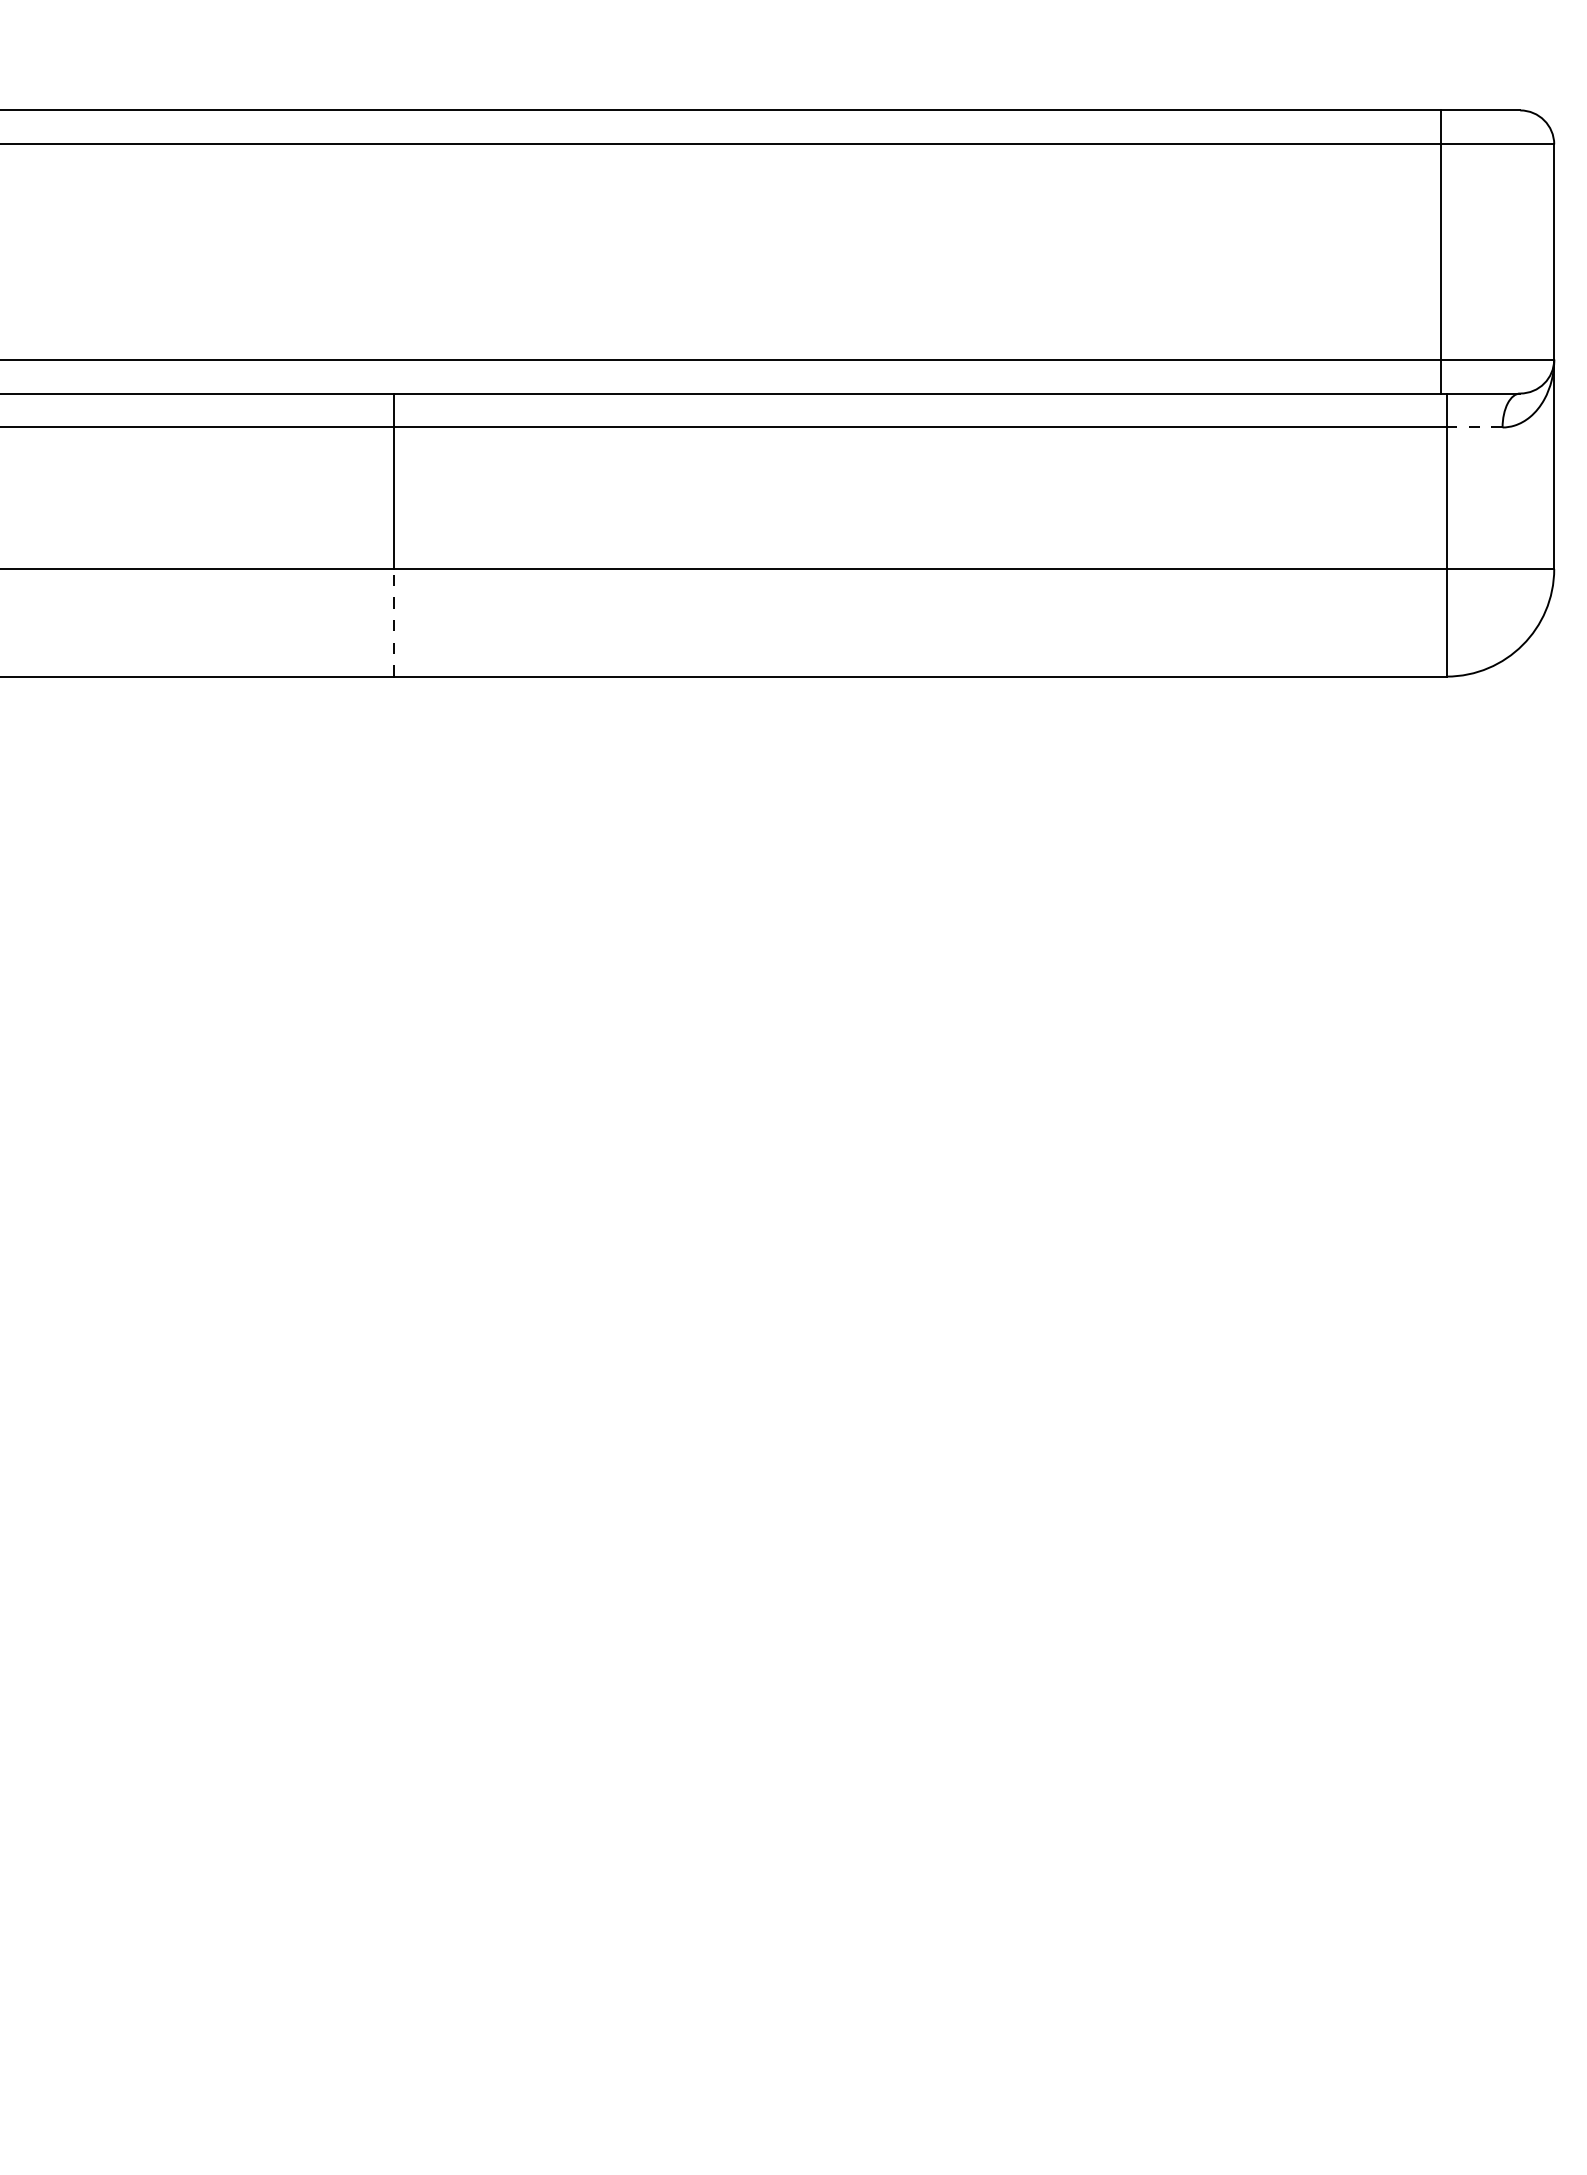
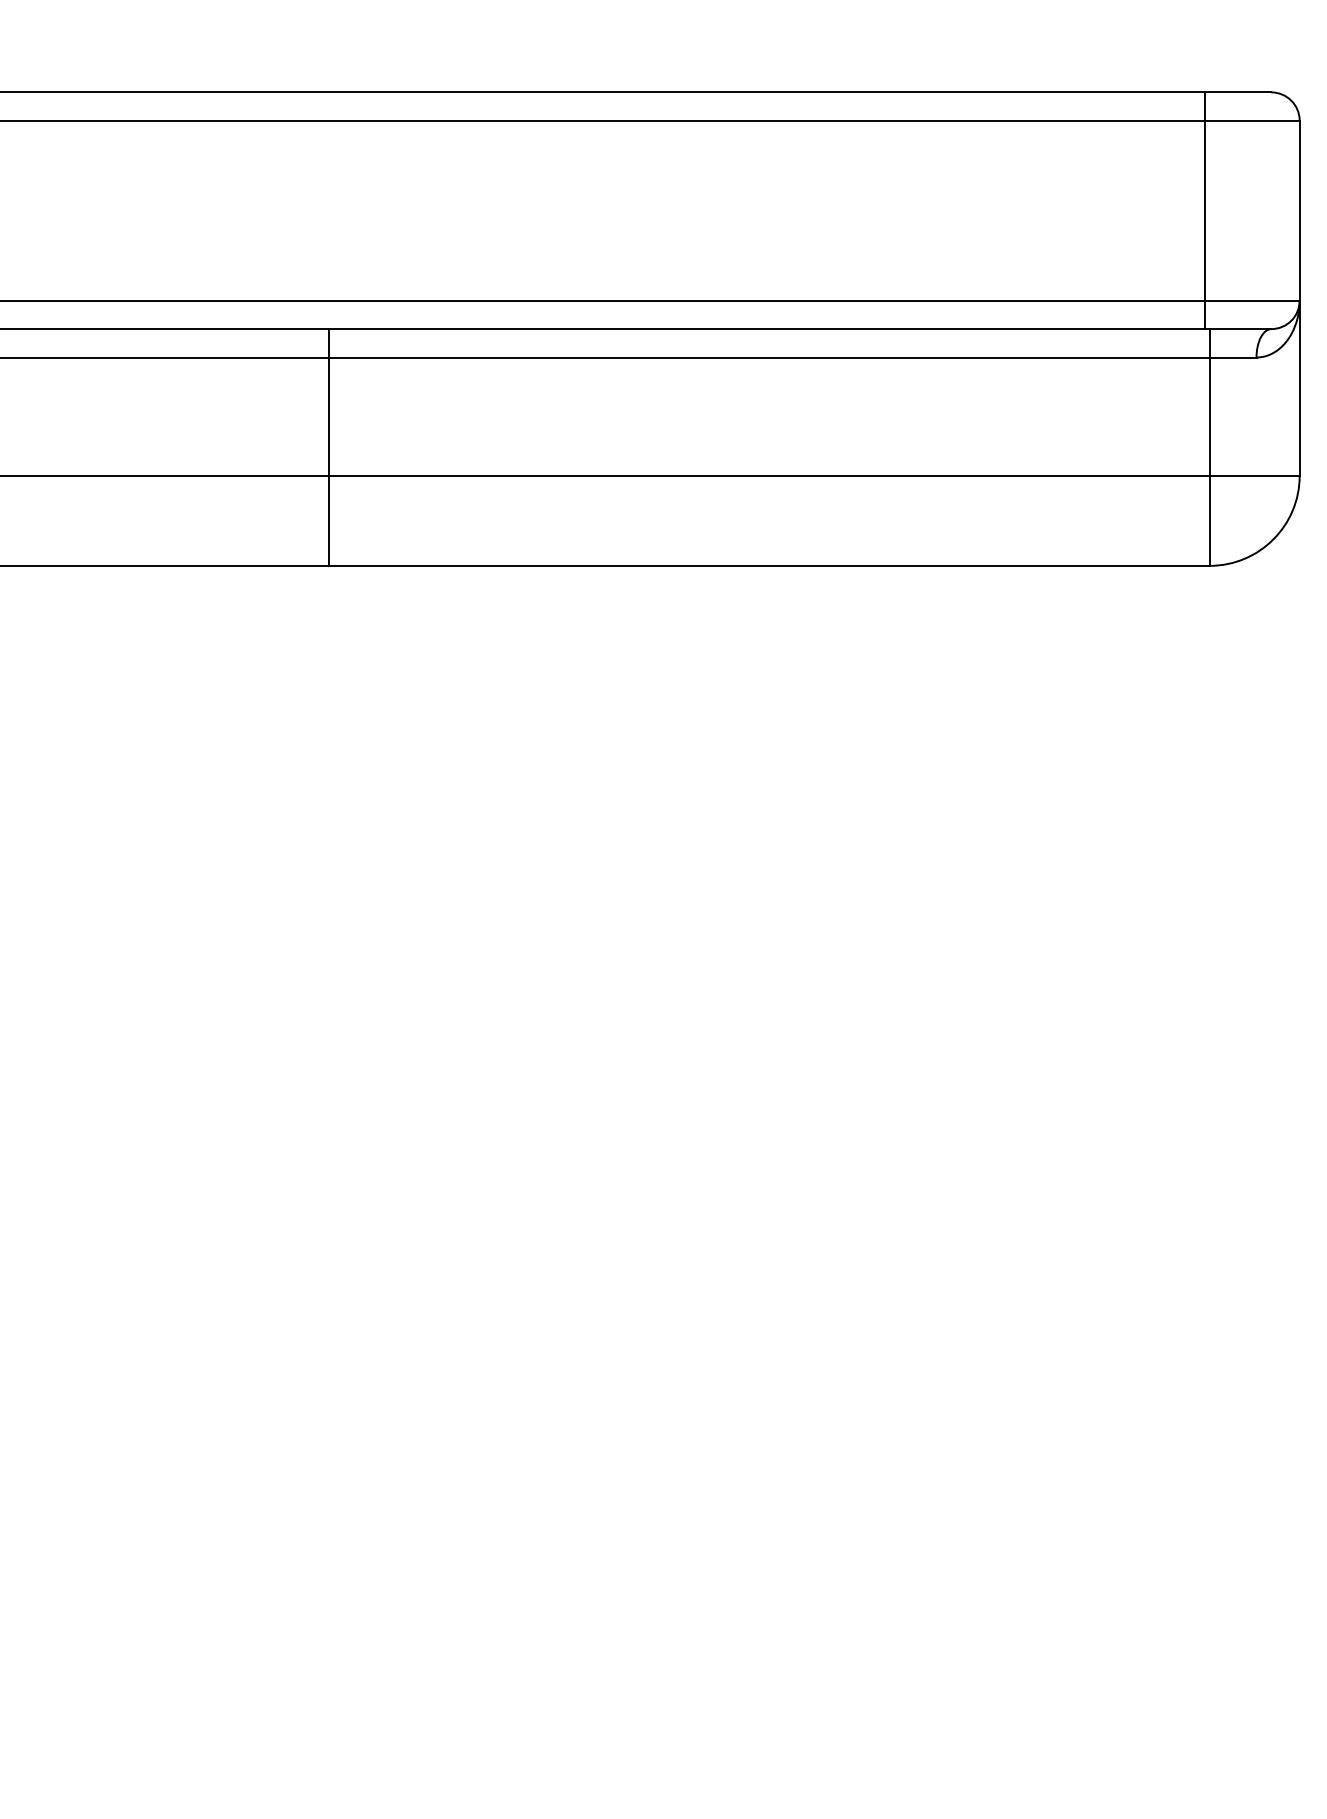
line: (1474, 427) -> (1233, 357), dashed -> solid
line: (393, 622) -> (328, 520), dashed -> solid

